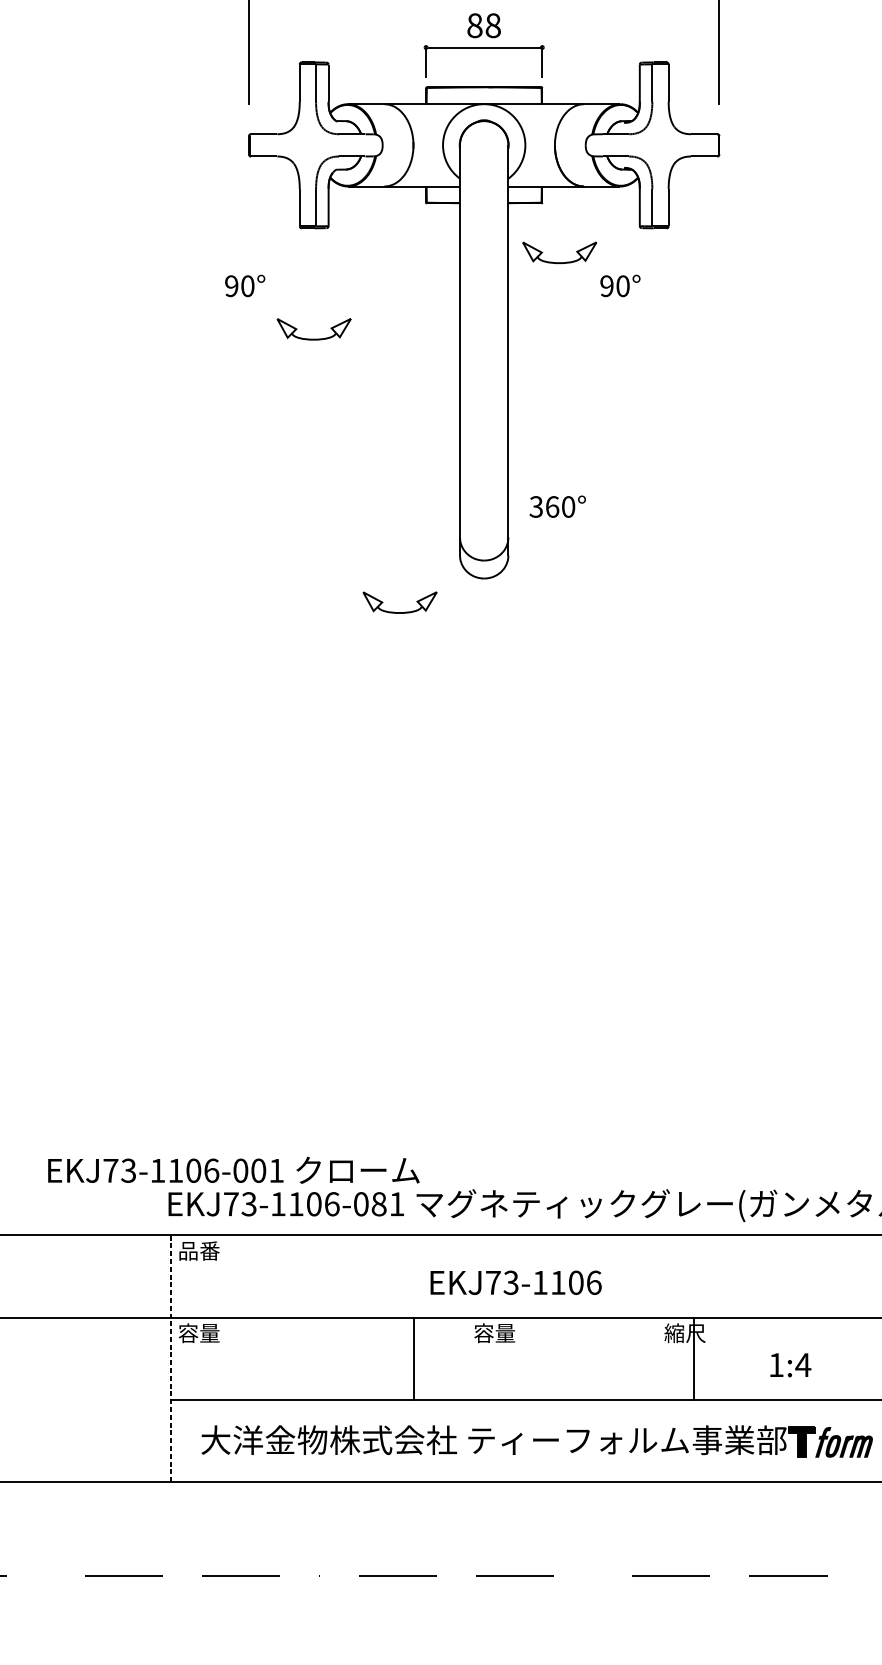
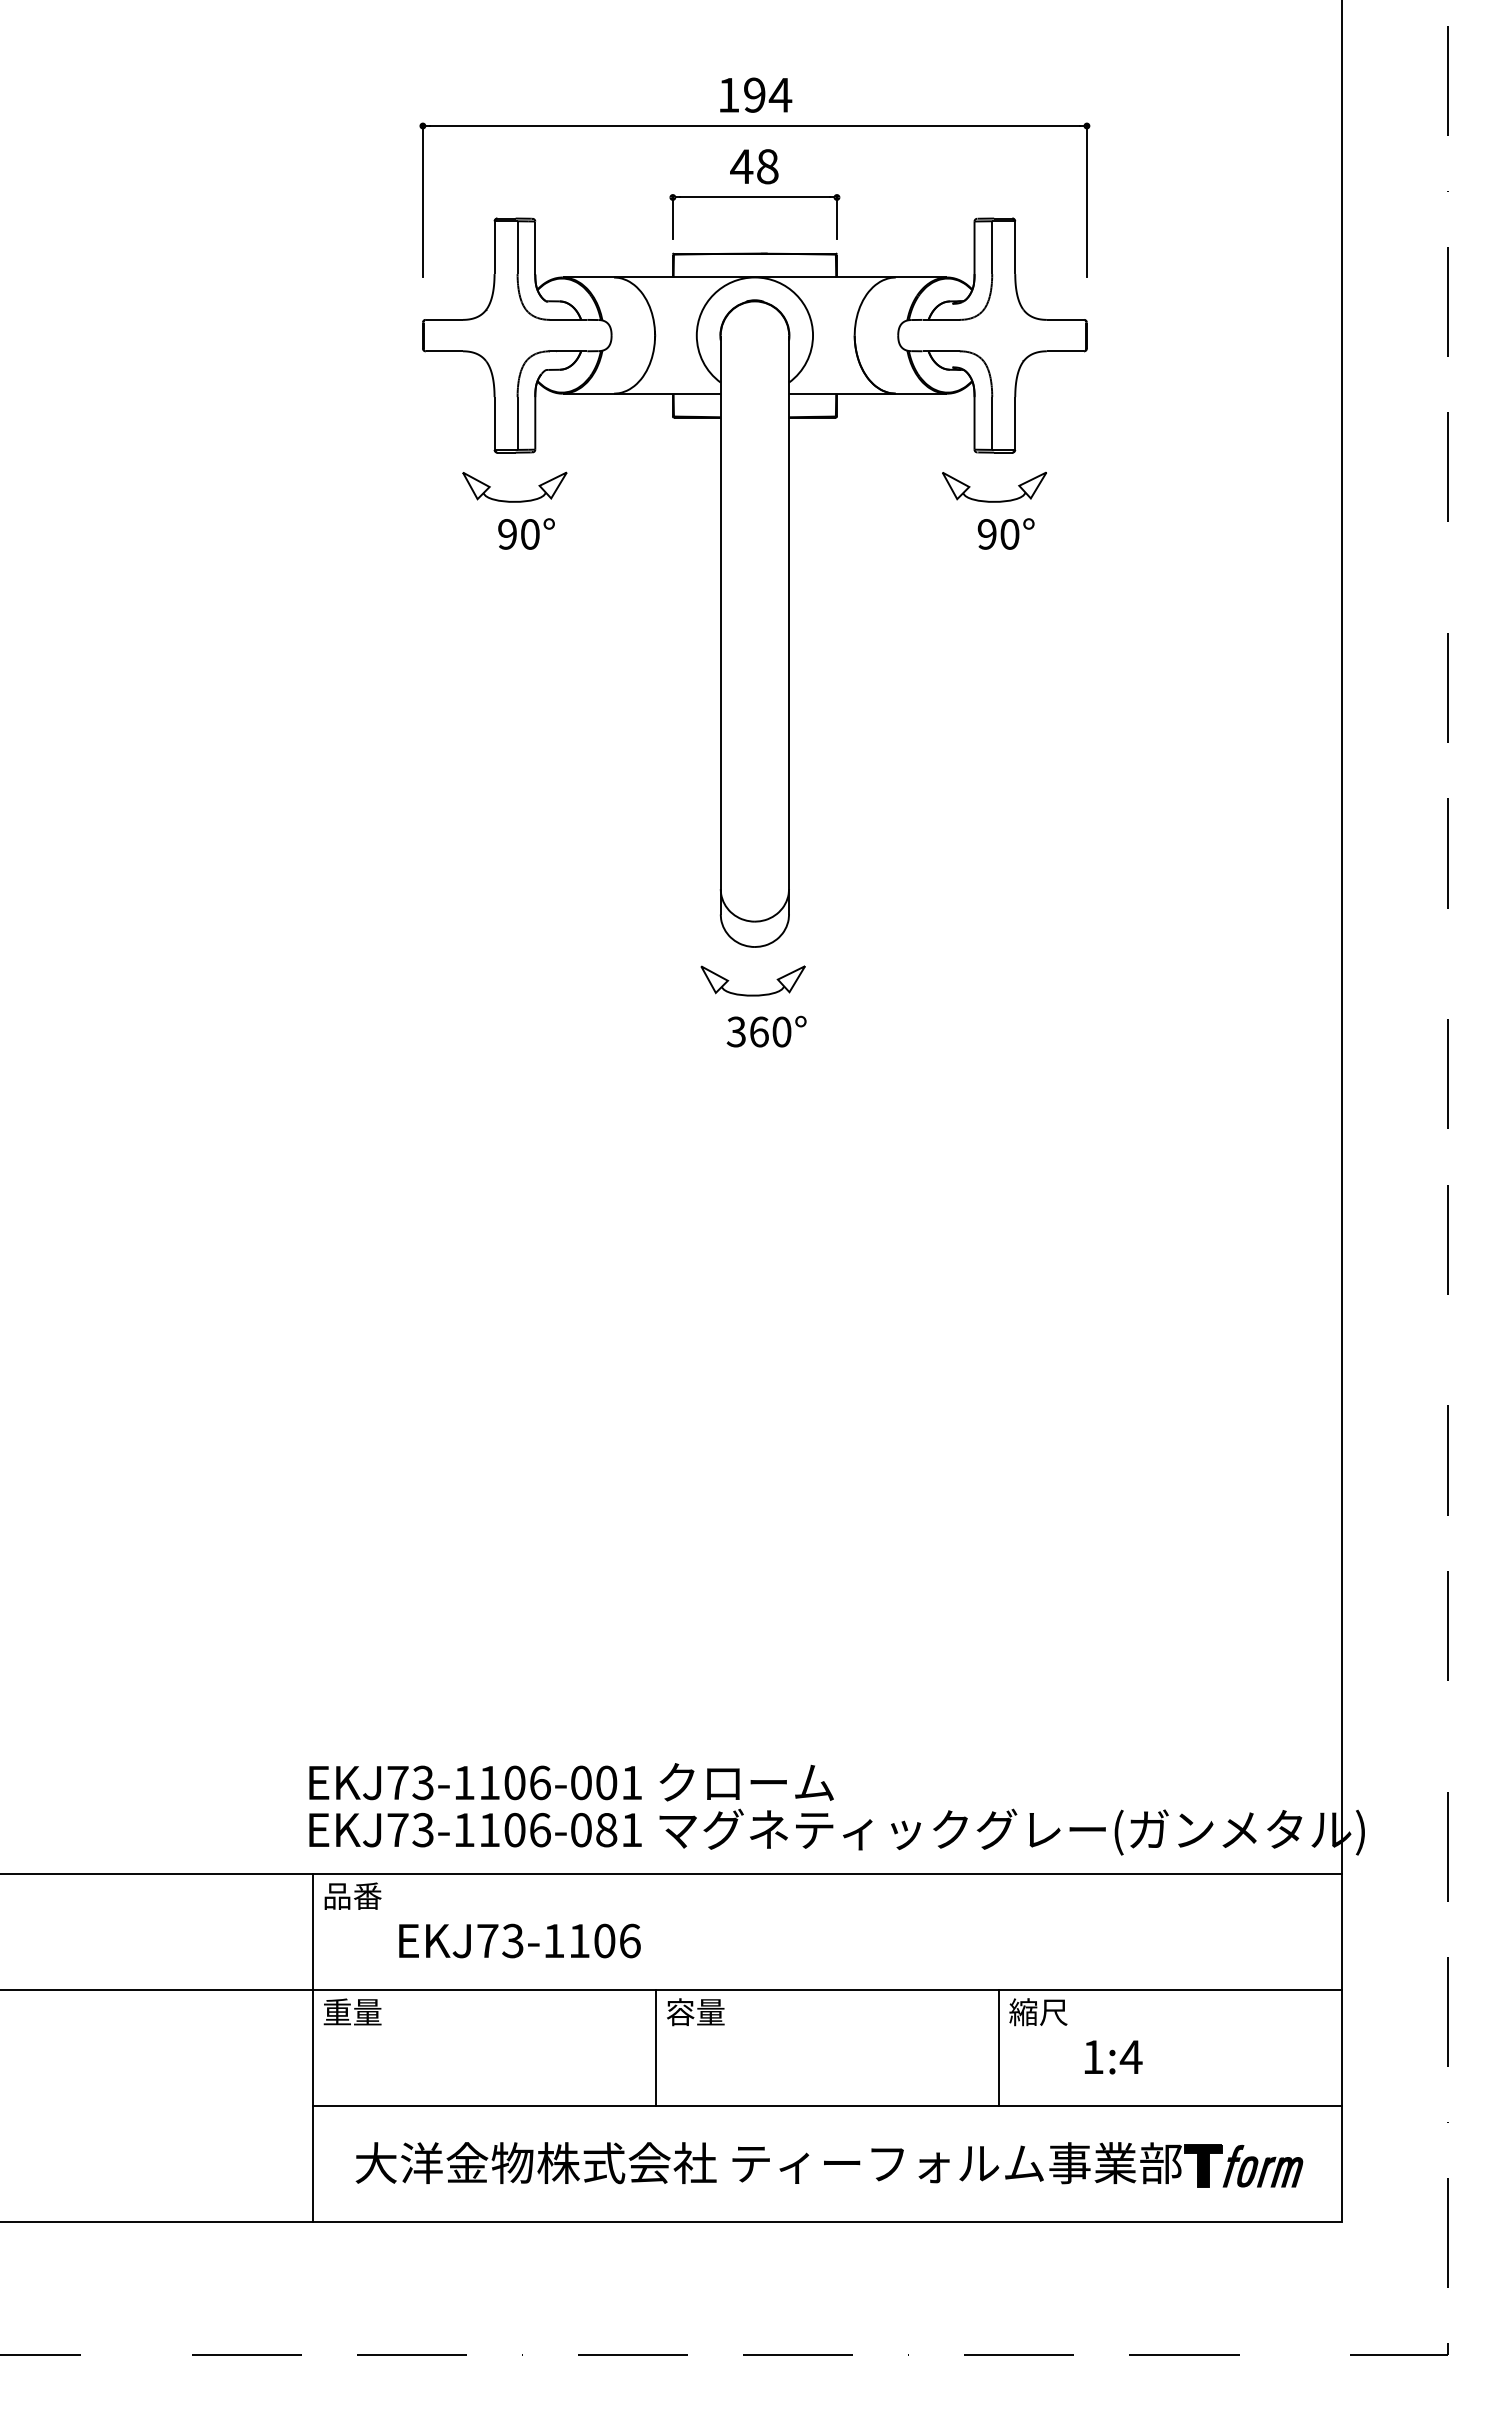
text: (474, 25) -> (741, 166), 88 -> 48
part: (559, 262) -> (994, 500), moved
text: (245, 285) -> (526, 533), moved
text: (619, 285) -> (1005, 533), moved
part: (313, 338) -> (514, 500), moved
text: (557, 506) -> (766, 1031), moved
part: (399, 612) -> (752, 994), moved
text: (233, 1170) -> (571, 1782), moved
text: (515, 1282) -> (519, 1940), moved
text: (188, 1333) -> (337, 2012), 容量 -> 重量
text: (494, 1333) -> (695, 2012), moved
line: (170, 1358) -> (312, 2047), dashed -> solid
line: (693, 1358) -> (998, 2047), moved
text: (790, 1365) -> (1113, 2057), moved

